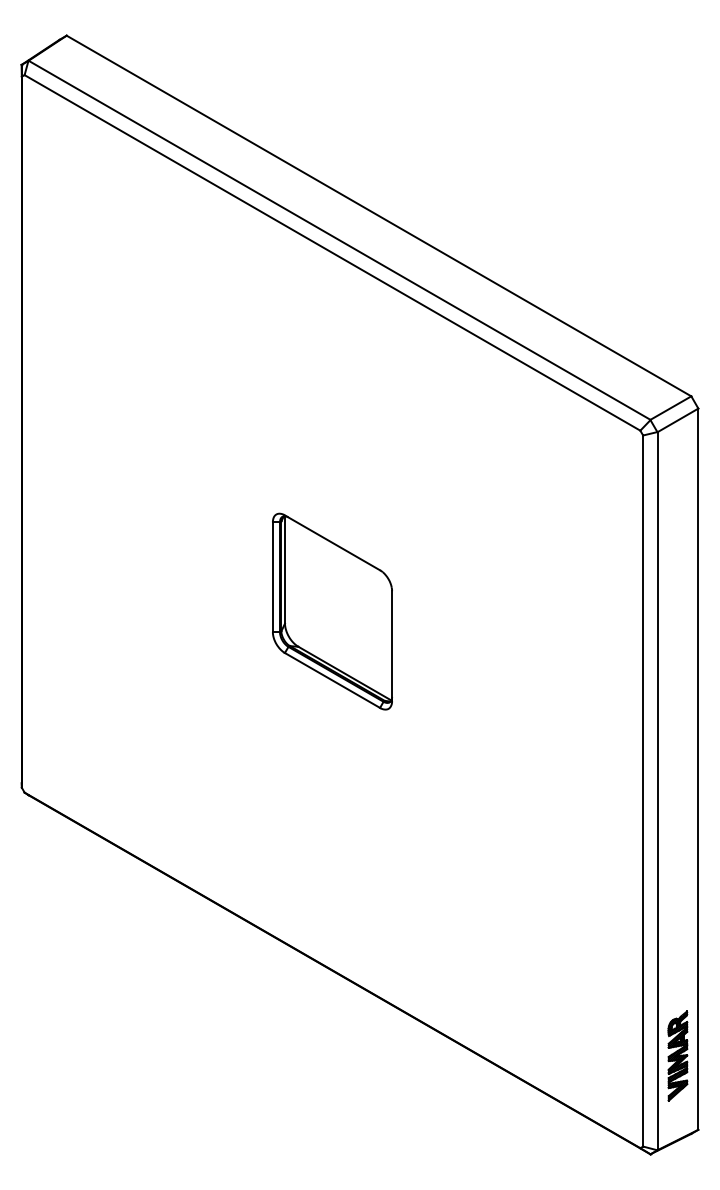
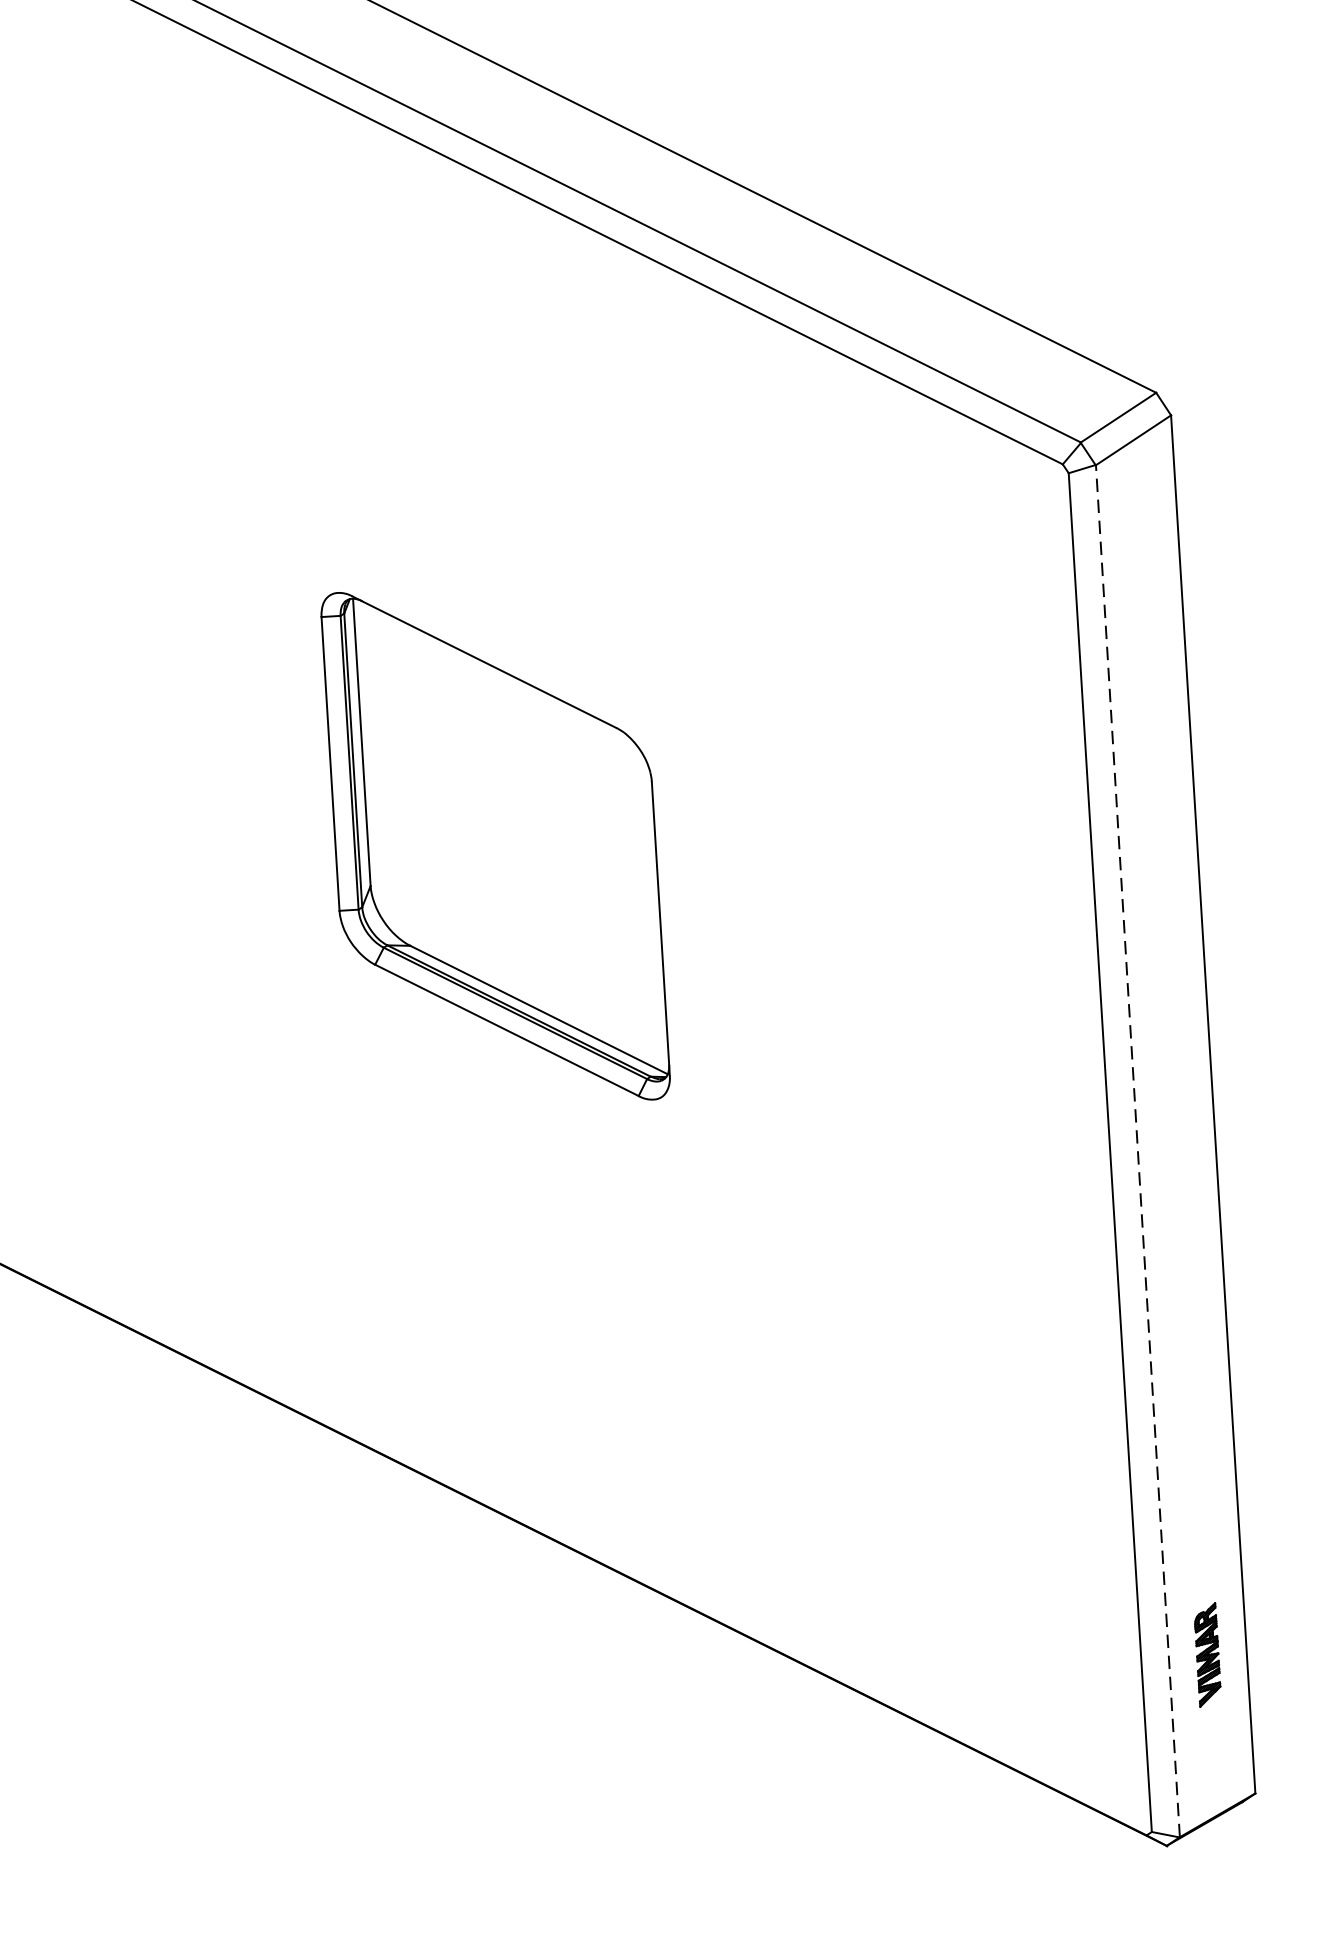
part: (332, 611) -> (495, 845), size x1.4
line: (657, 790) -> (1137, 1149), solid -> dashed
part: (677, 1055) -> (1206, 1653), size x0.6

